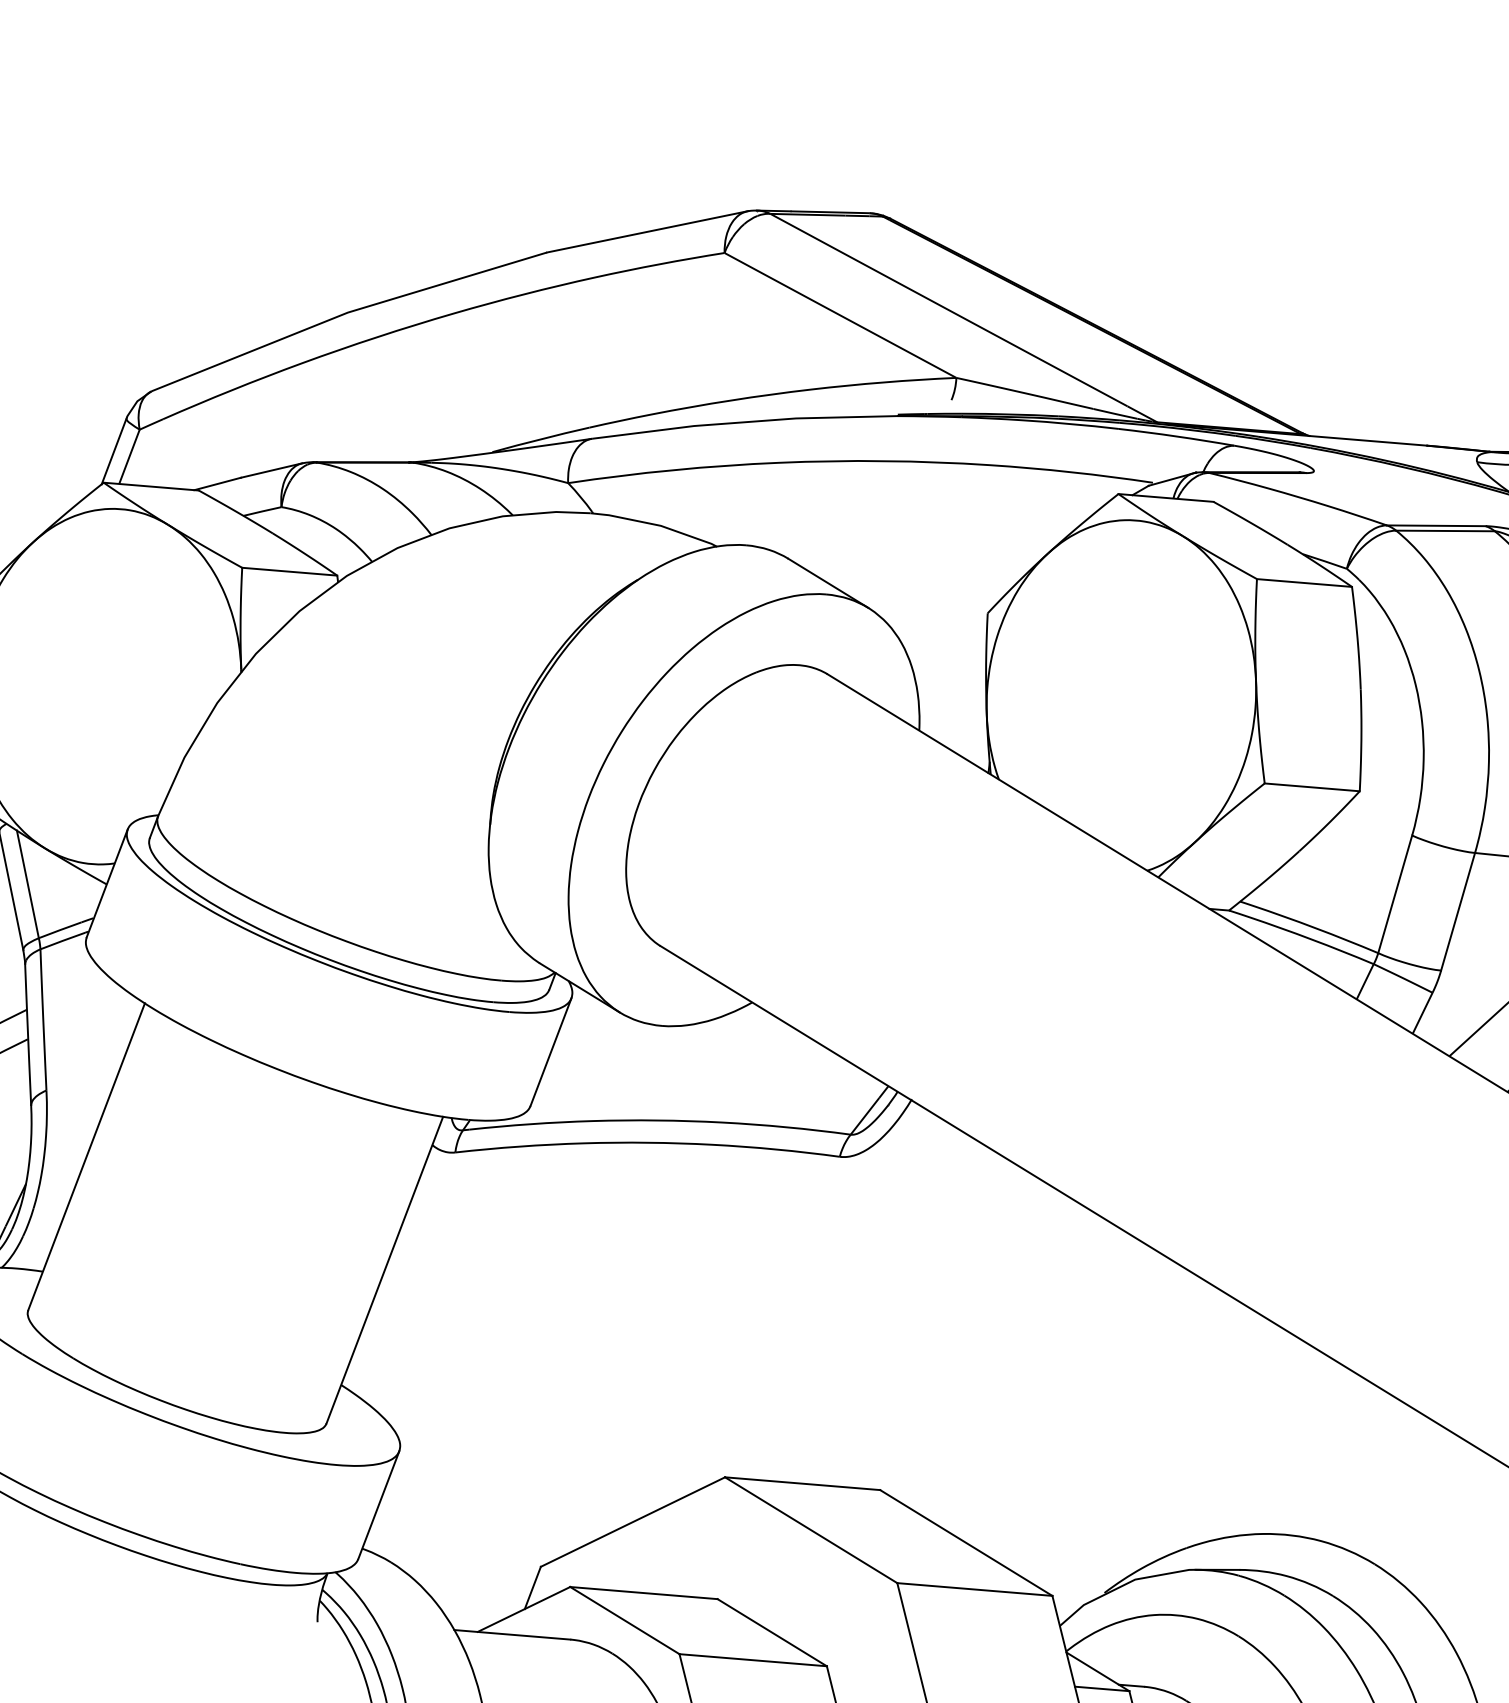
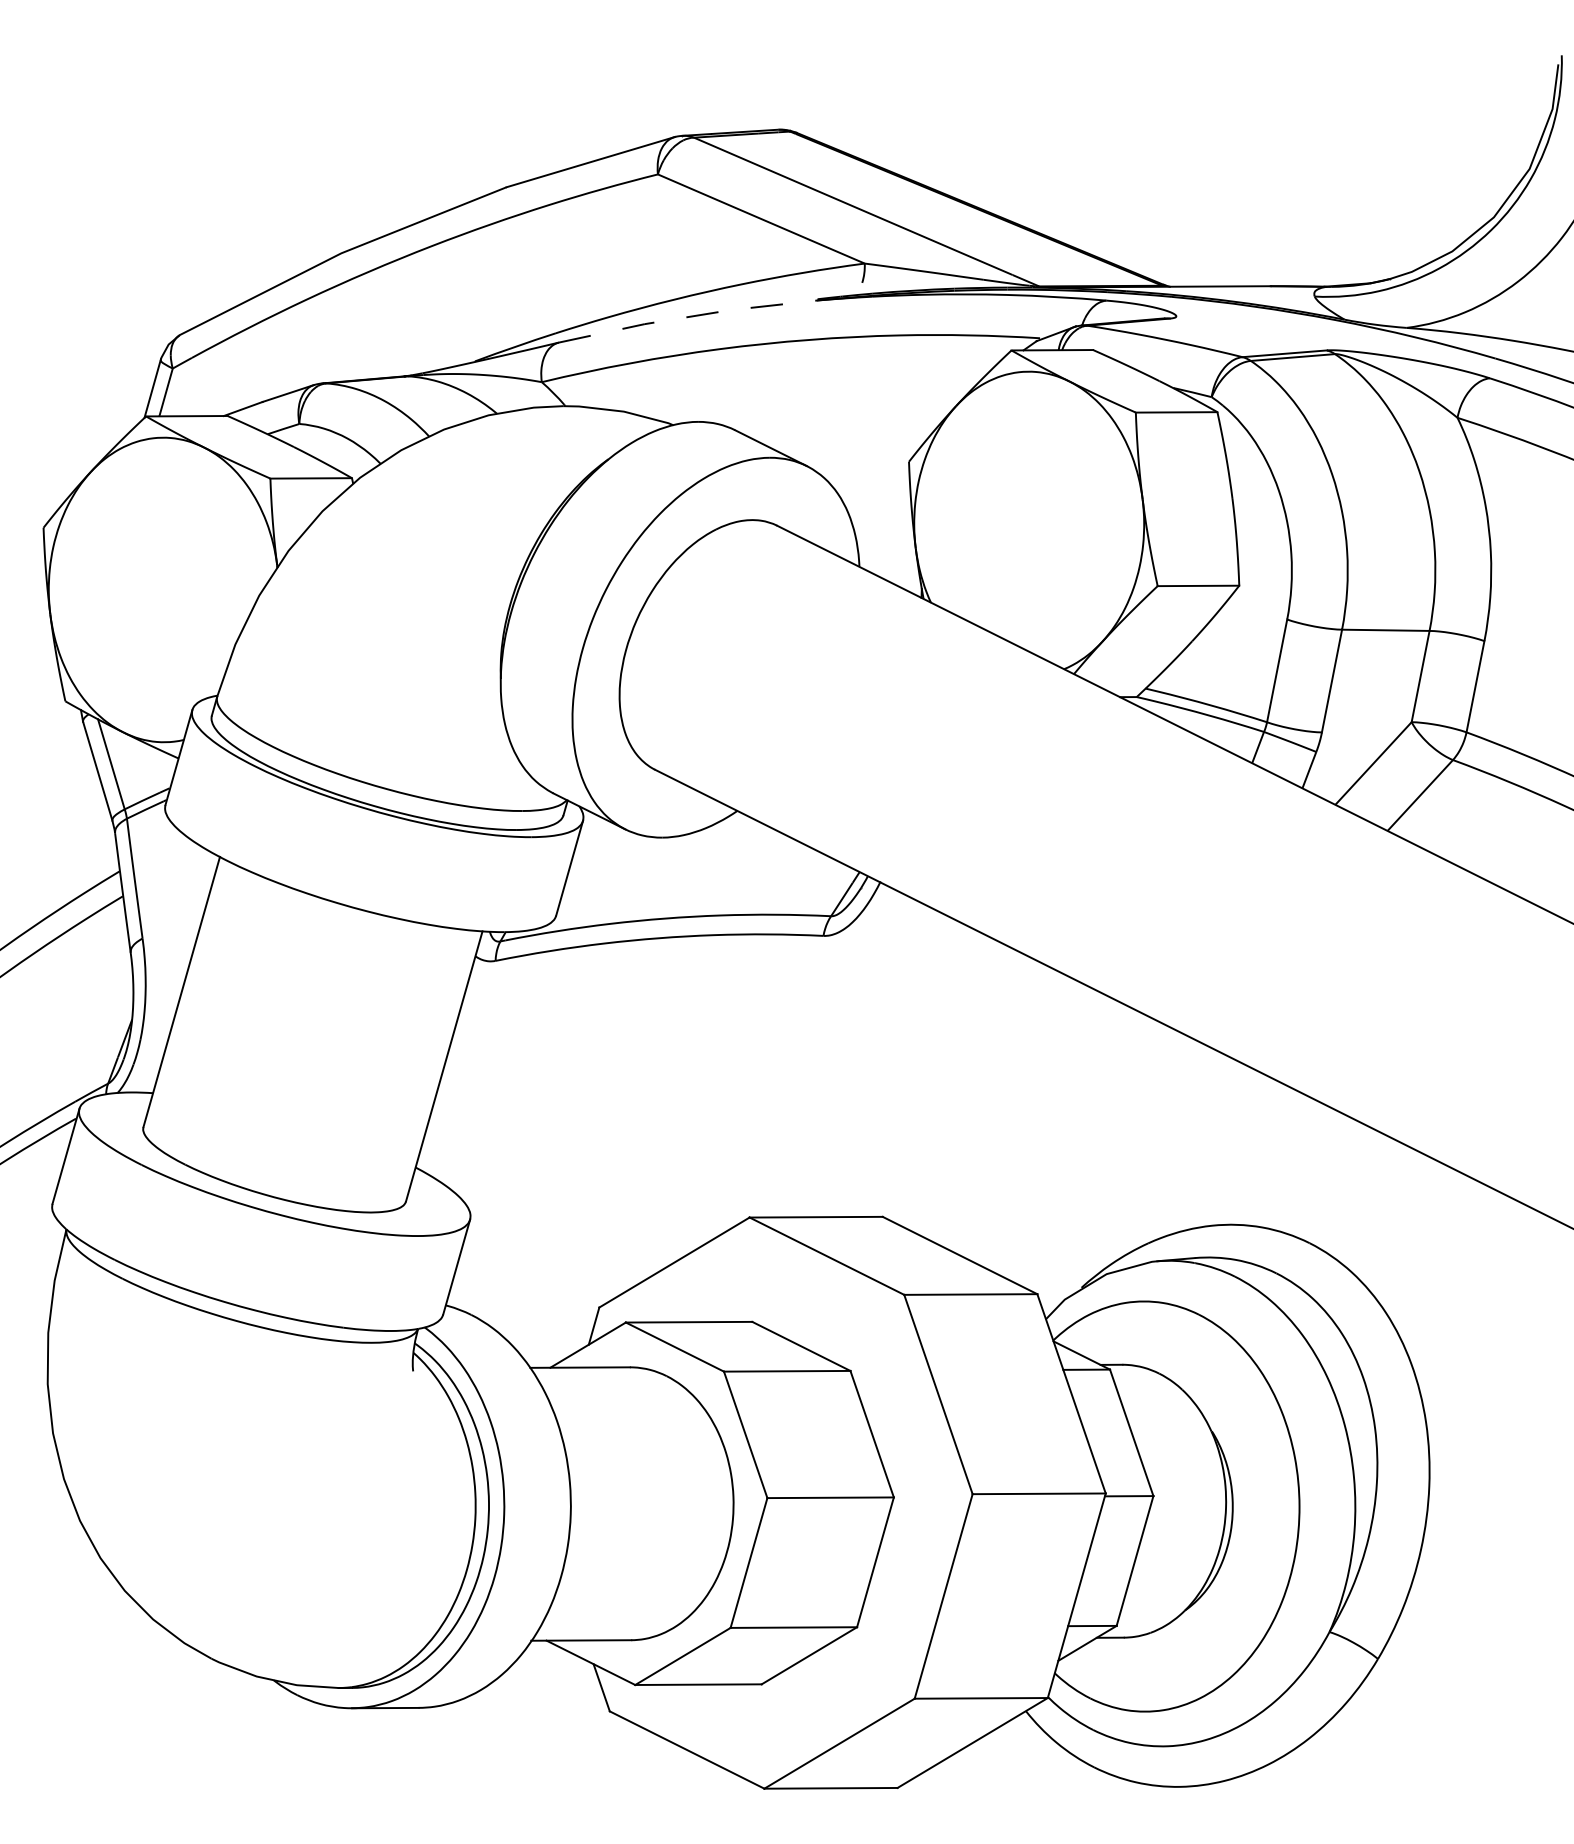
line: (745, 422) -> (688, 317), solid -> dashed

